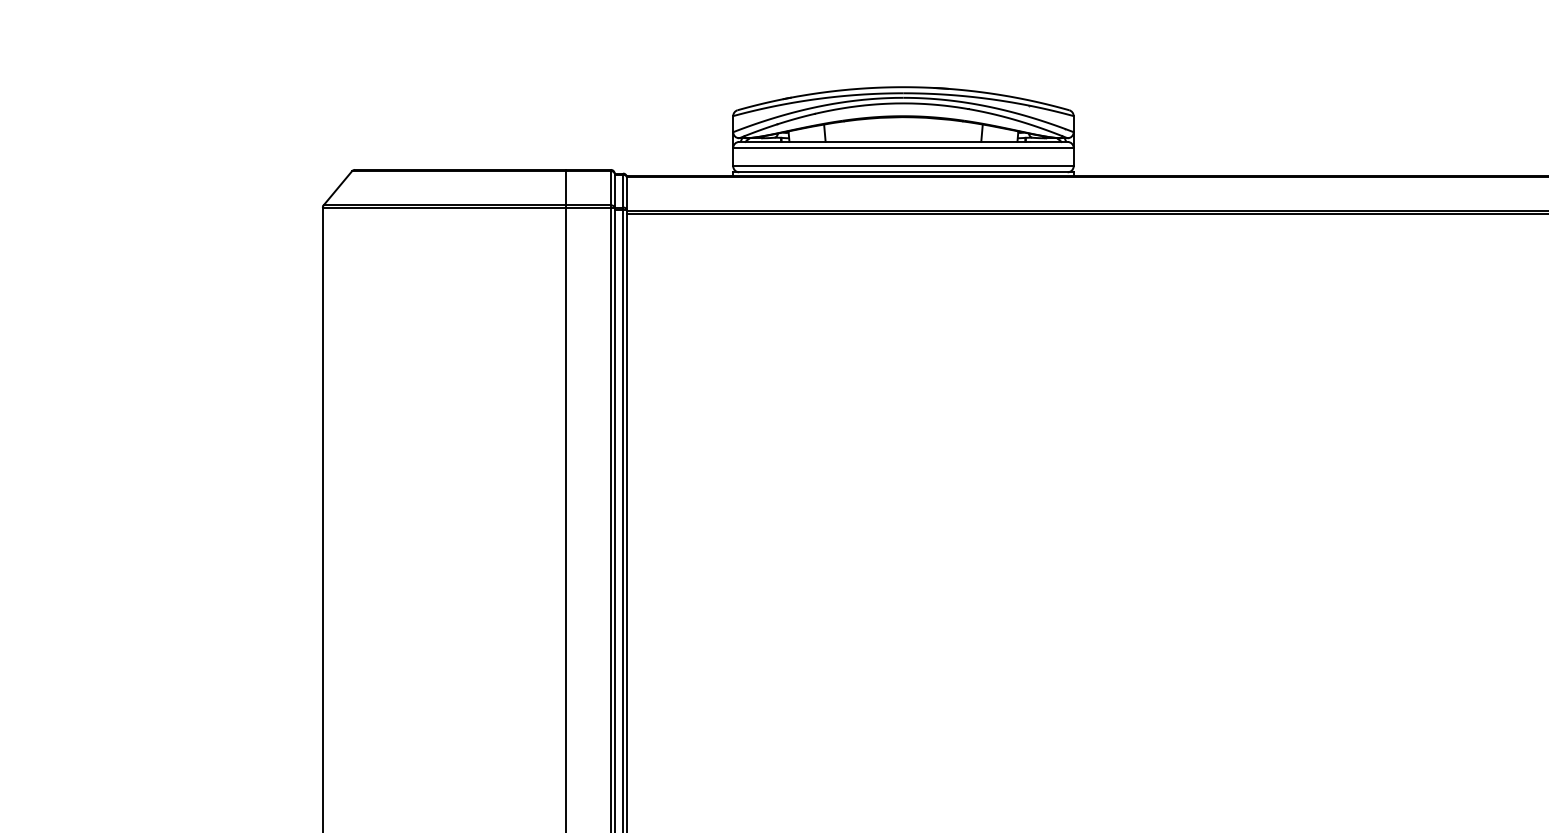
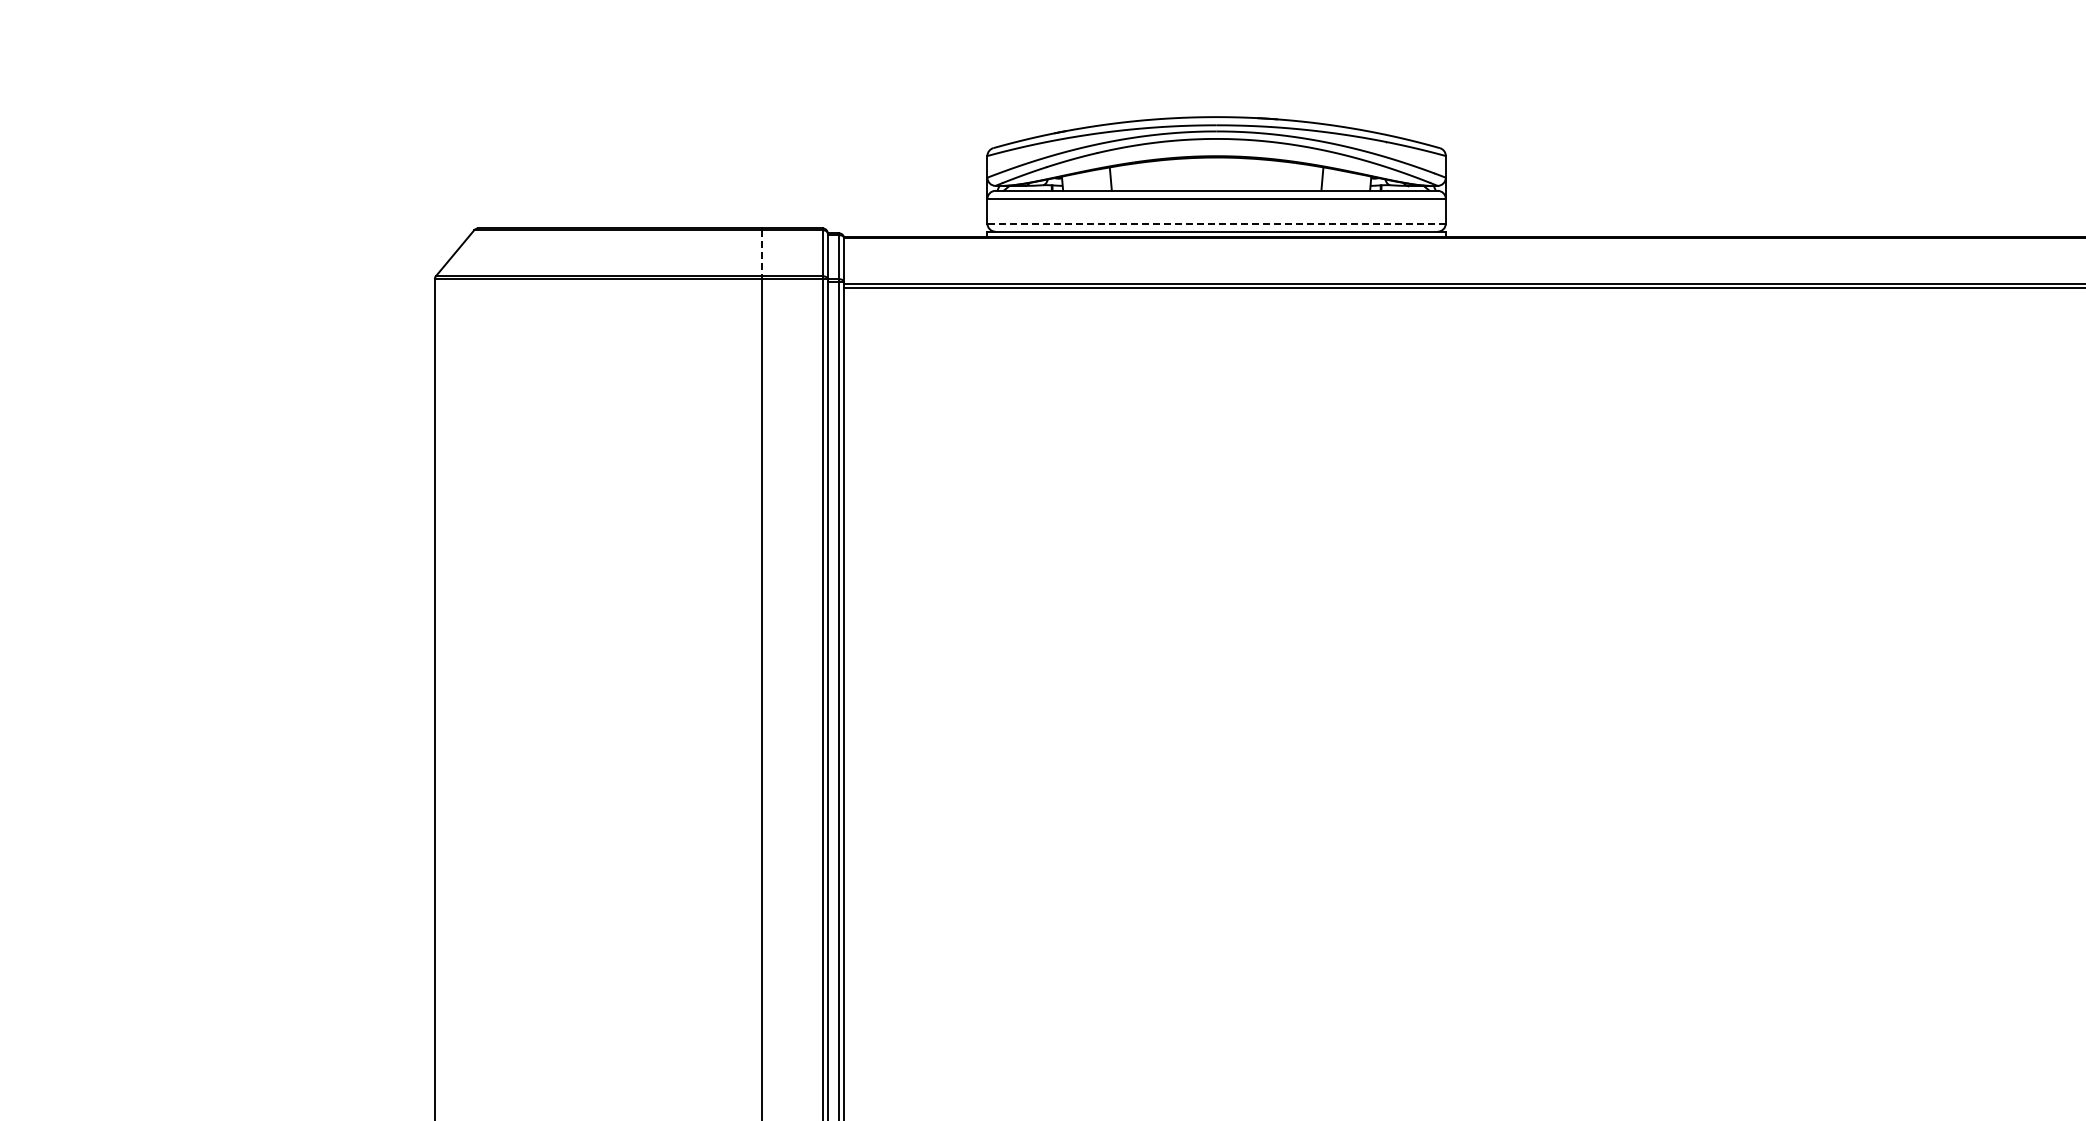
line: (903, 166) -> (1216, 223), solid -> dashed
line: (566, 188) -> (762, 253), solid -> dashed

